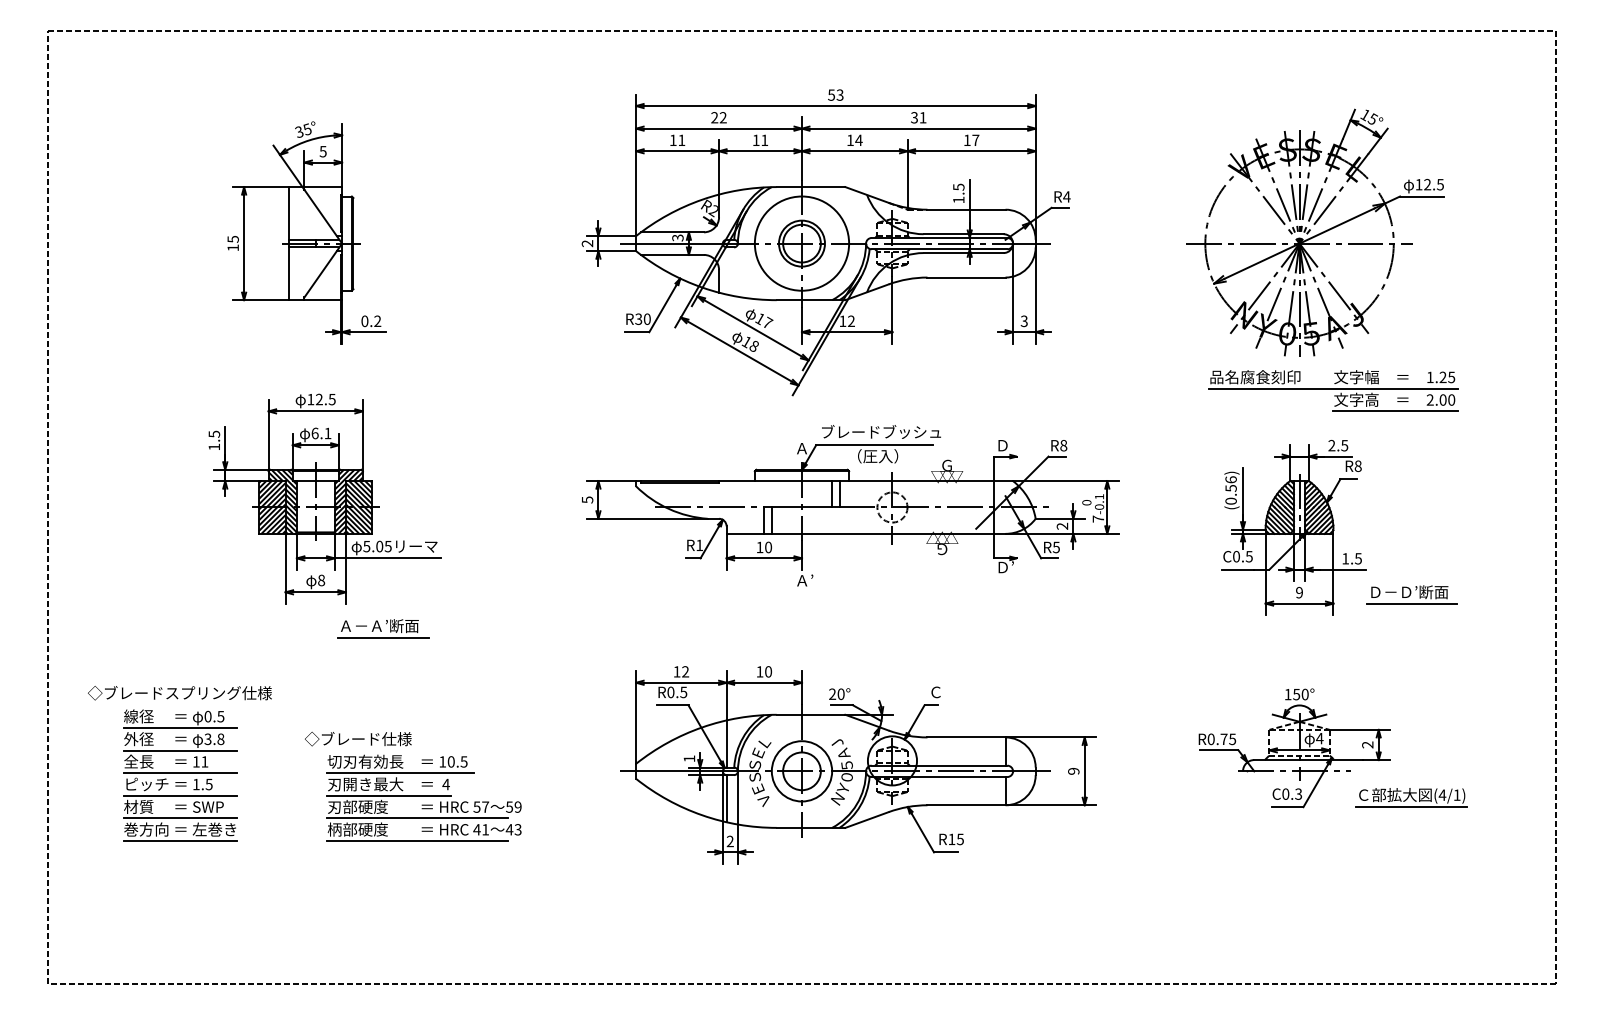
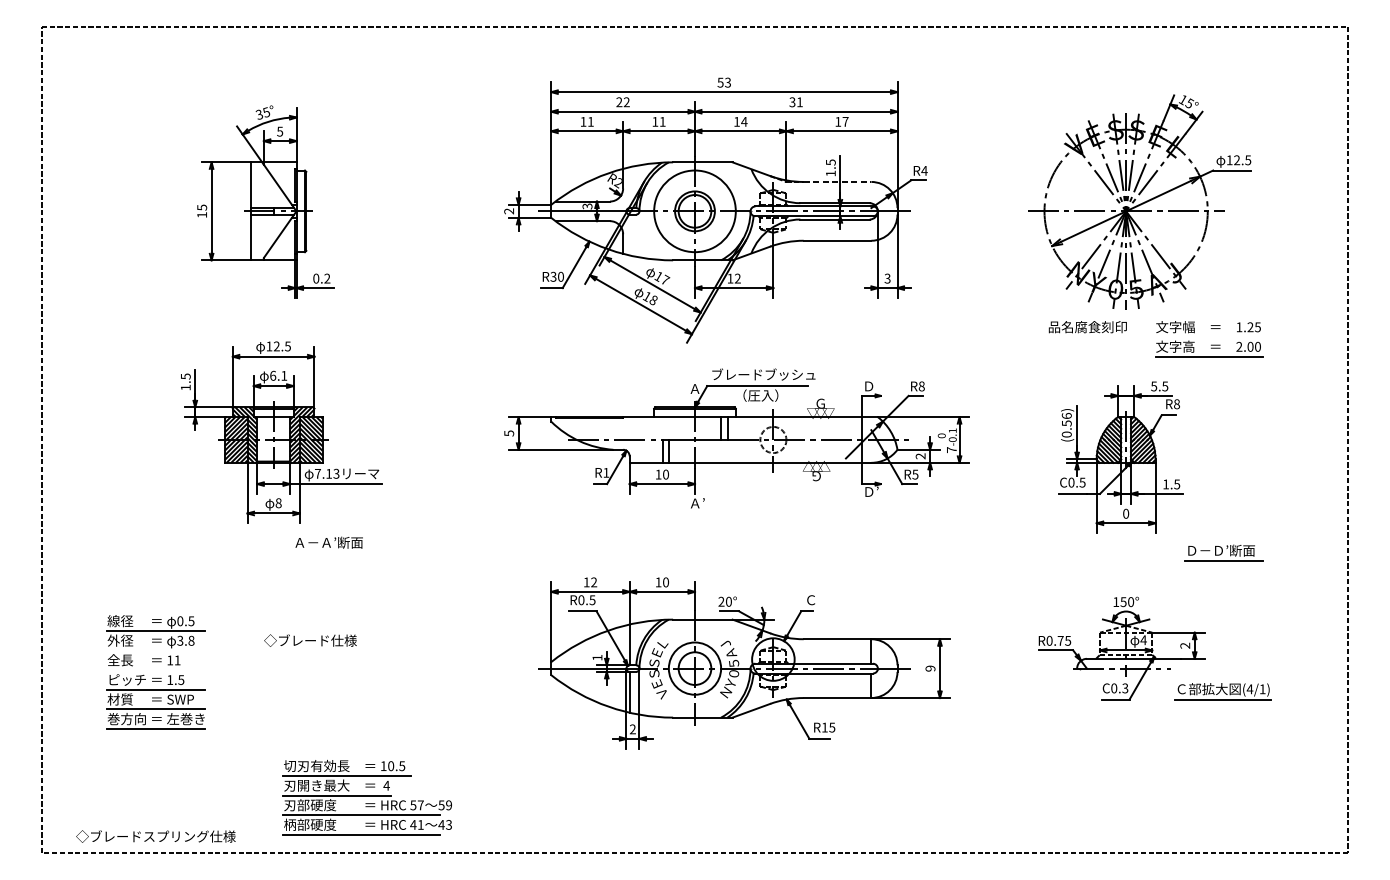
line: (967, 209) -> (838, 181), solid -> dashed
line: (1333, 388) -> (1155, 336), removed
text: (1331, 445) -> (1153, 386), 2.5 -> 5.5
text: (377, 546) -> (327, 473), 5.05 -> 7.13
text: (1299, 592) -> (1126, 513), 9 -> 0
part: (1411, 594) -> (1223, 552), moved
line: (383, 637) -> (332, 552), removed
text: (179, 693) -> (155, 836), moved
line: (179, 750) -> (155, 650), removed
line: (179, 773) -> (155, 670), removed
part: (423, 797) -> (367, 796), moved

